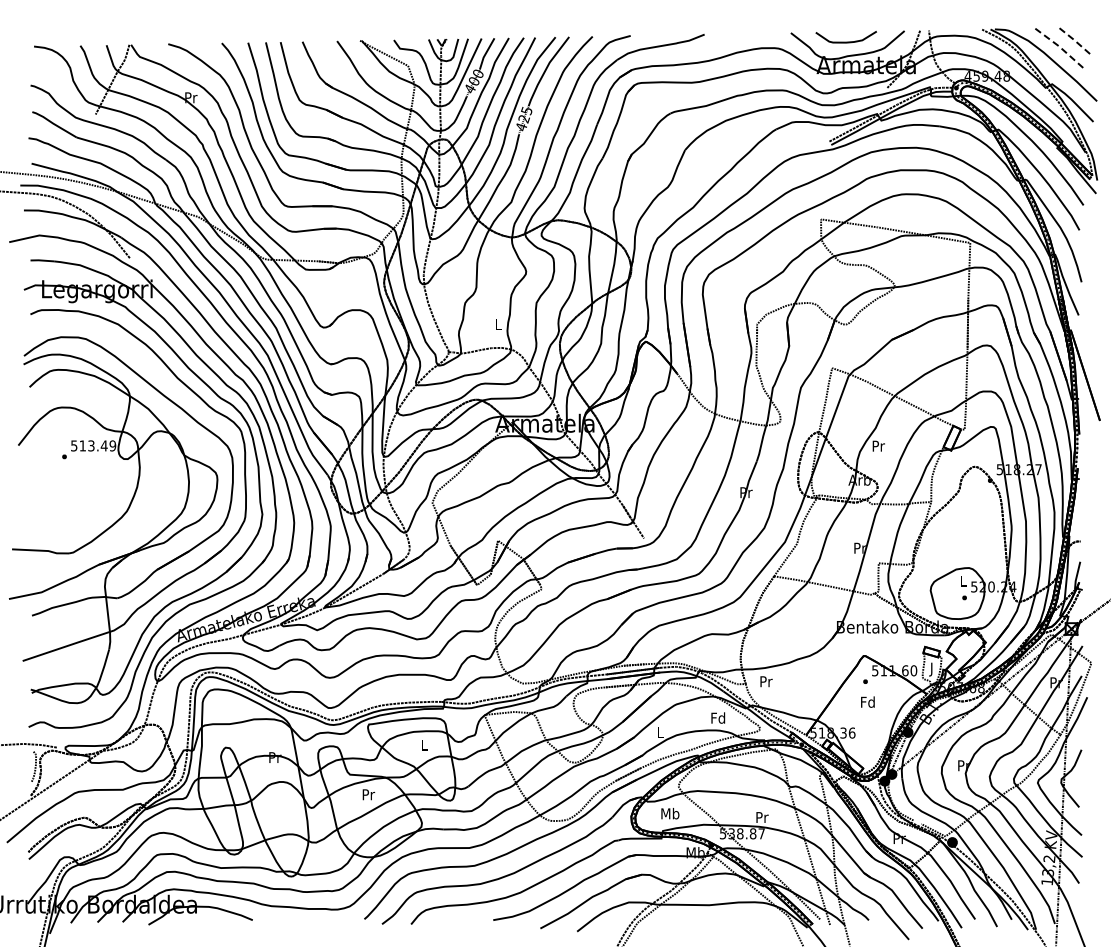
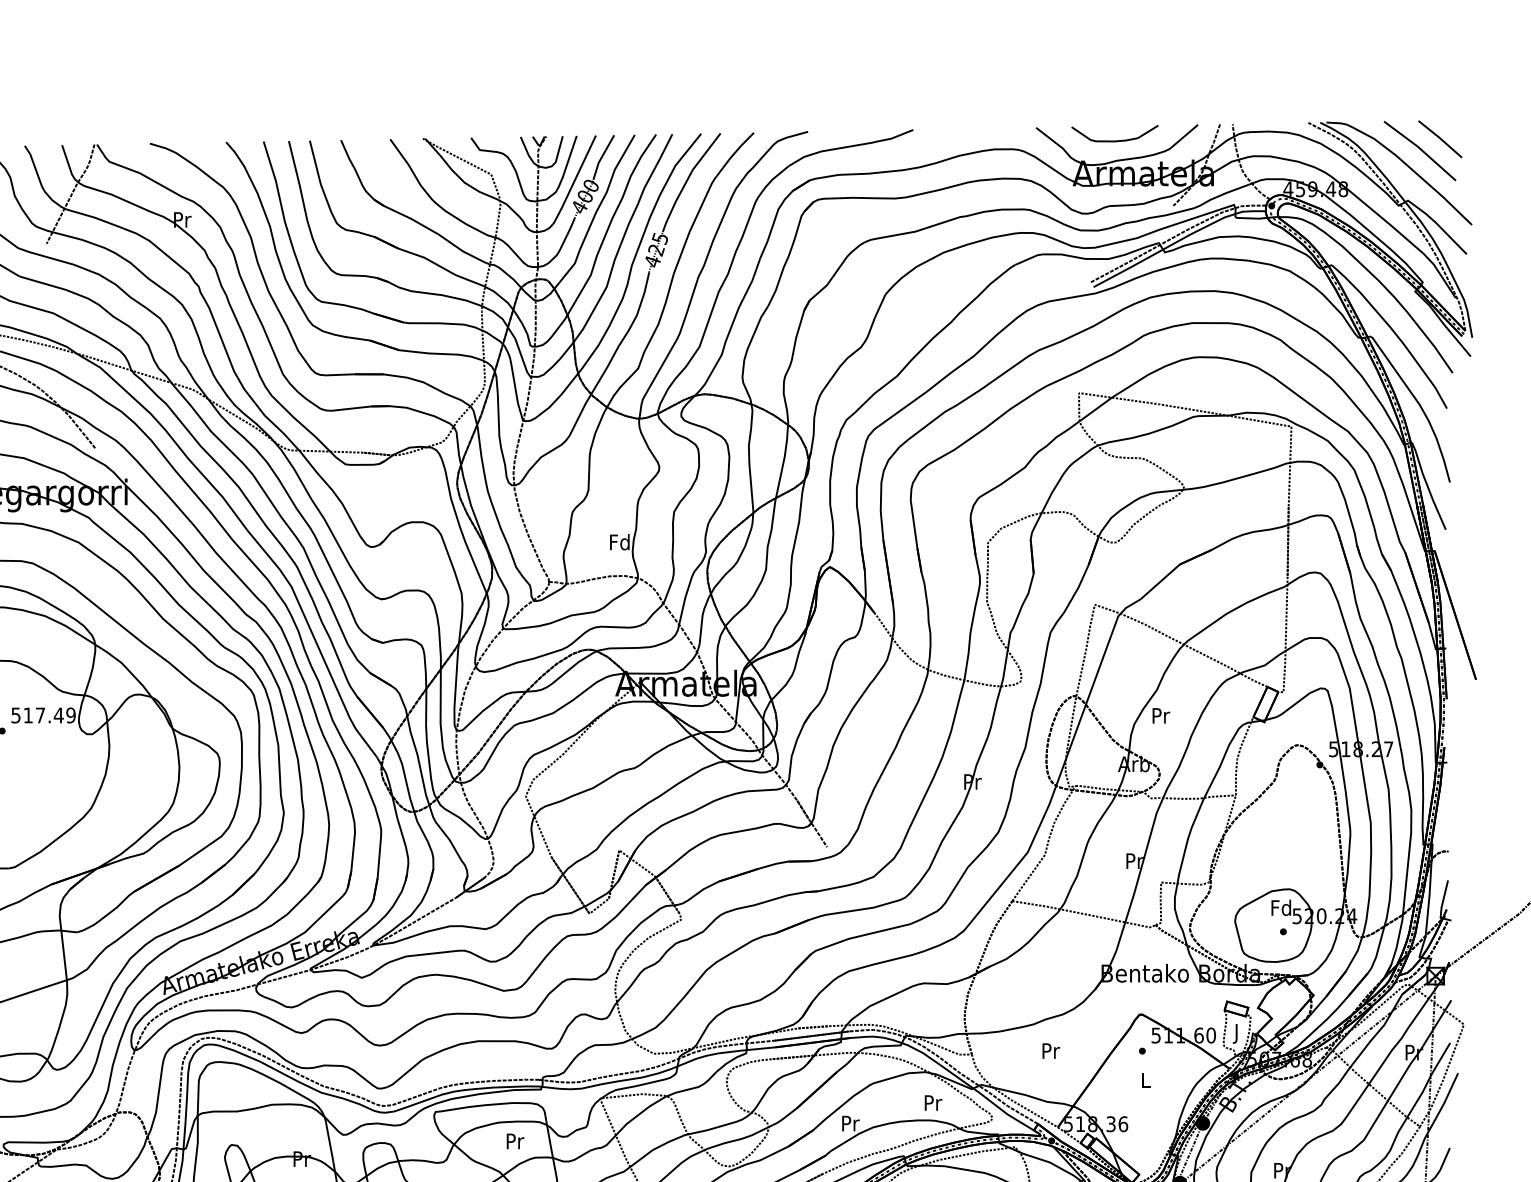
line: (1074, 40) -> (1439, 138), dashed -> solid
line: (1061, 48) -> (1421, 149), dashed -> solid
text: (498, 323) -> (619, 541), L -> Fd
text: (91, 445) -> (40, 714), 513.49 -> 517.49
text: (962, 580) -> (1280, 907), L -> Fd
text: (766, 681) -> (1051, 1050), moved
text: (867, 701) -> (1145, 1079), Fd -> L
text: (718, 717) -> (933, 1102), Fd -> Pr
text: (660, 732) -> (850, 1123), L -> Pr
text: (425, 744) -> (516, 1140), L -> Pr

